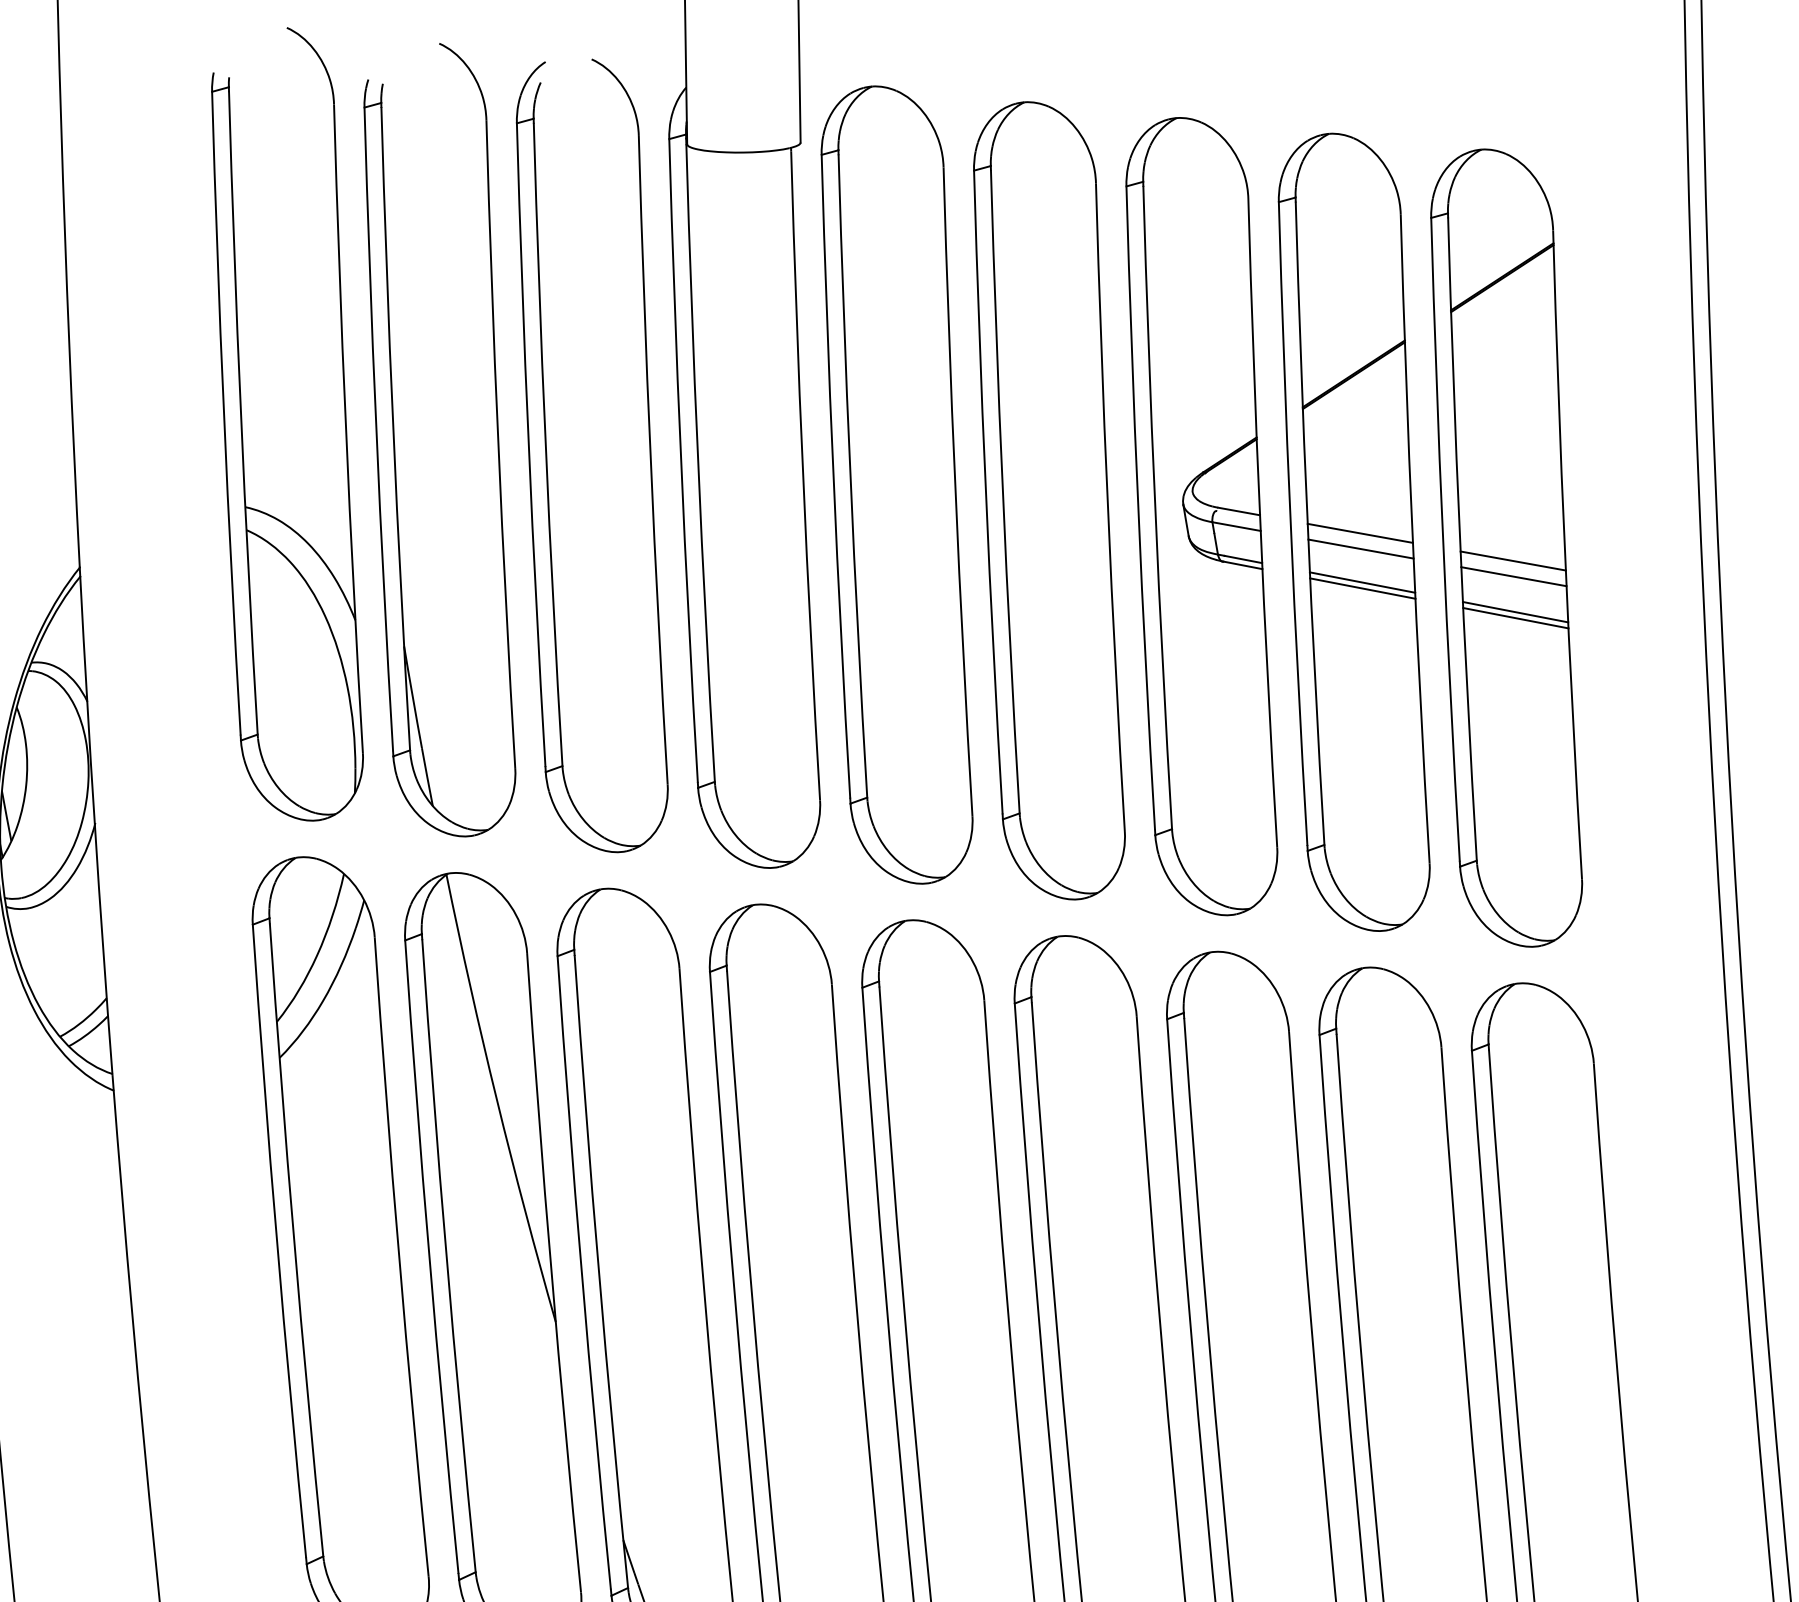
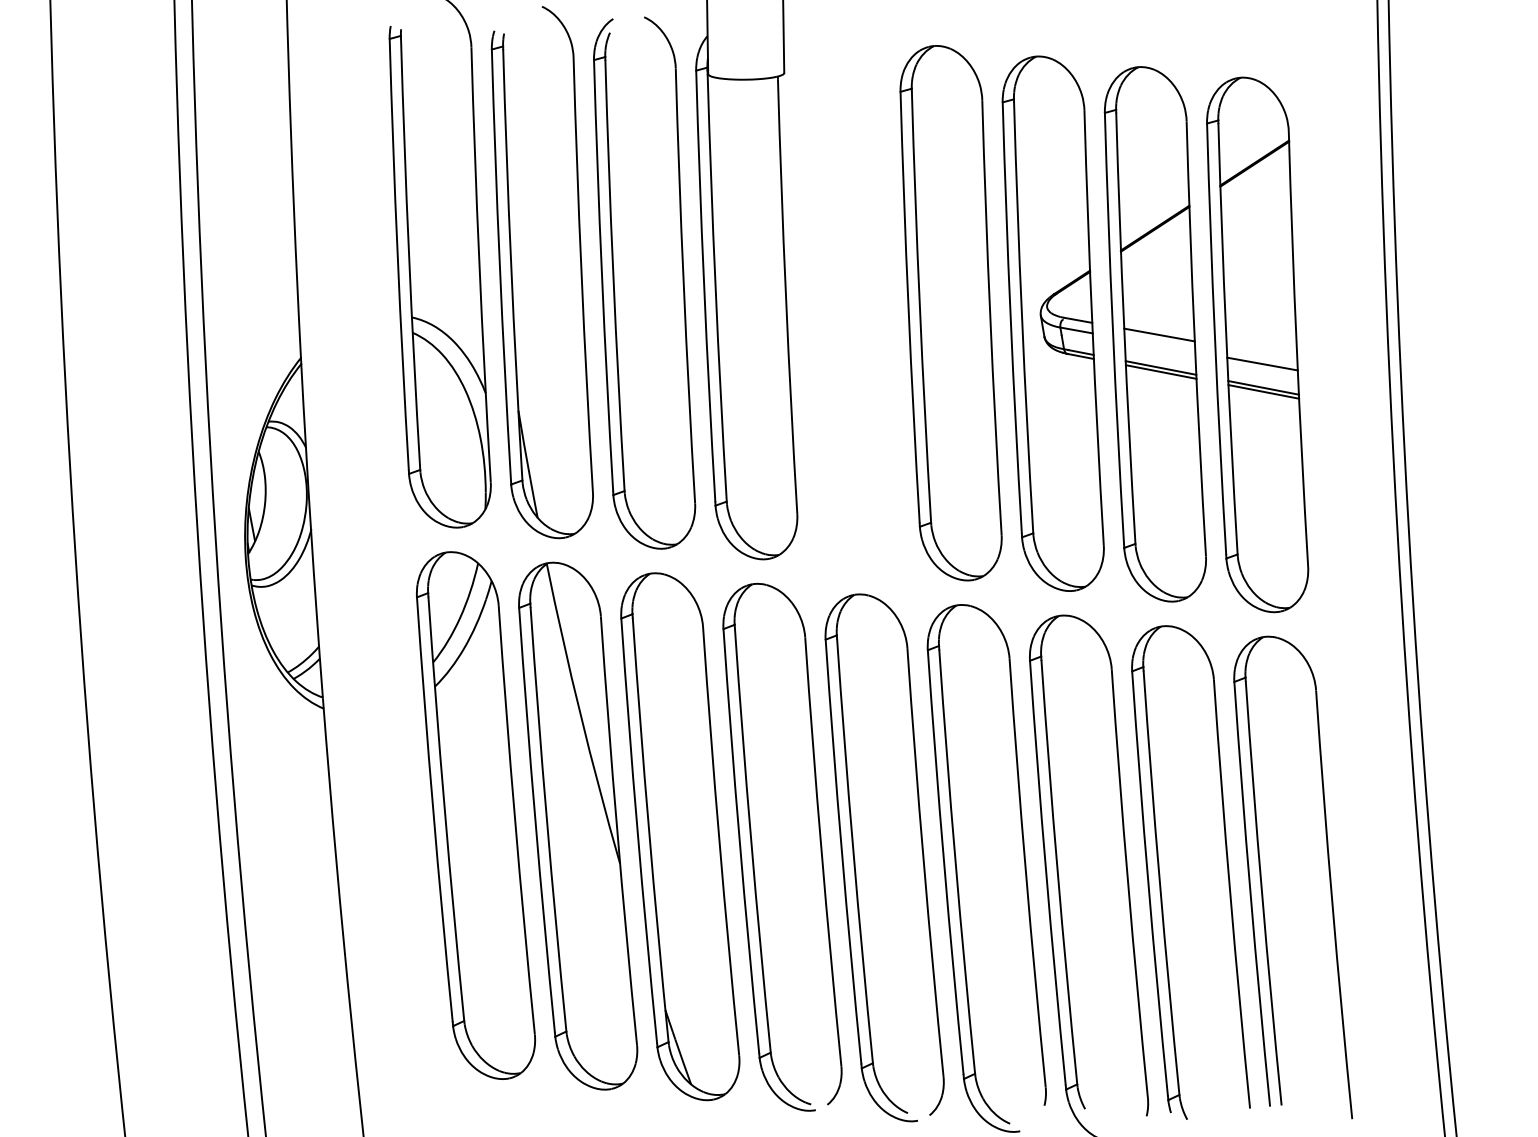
part: (896, 484) -> (848, 302), removed
line: (1360, 548) -> (1159, 345), removed
line: (1512, 560) -> (1261, 353), removed

